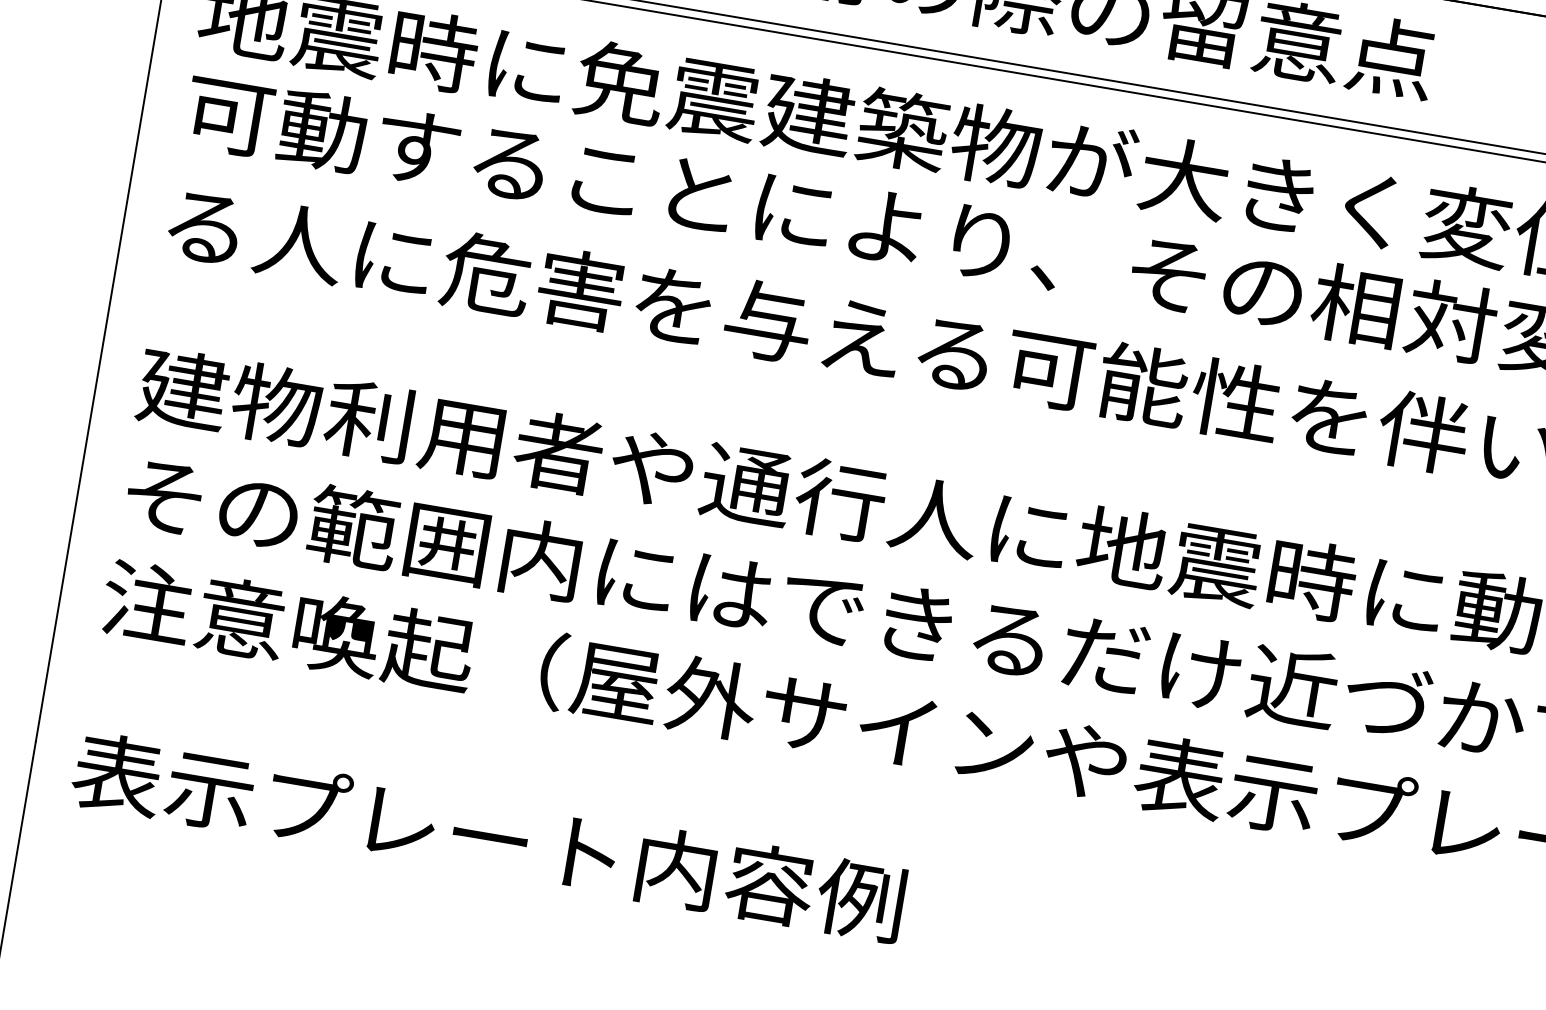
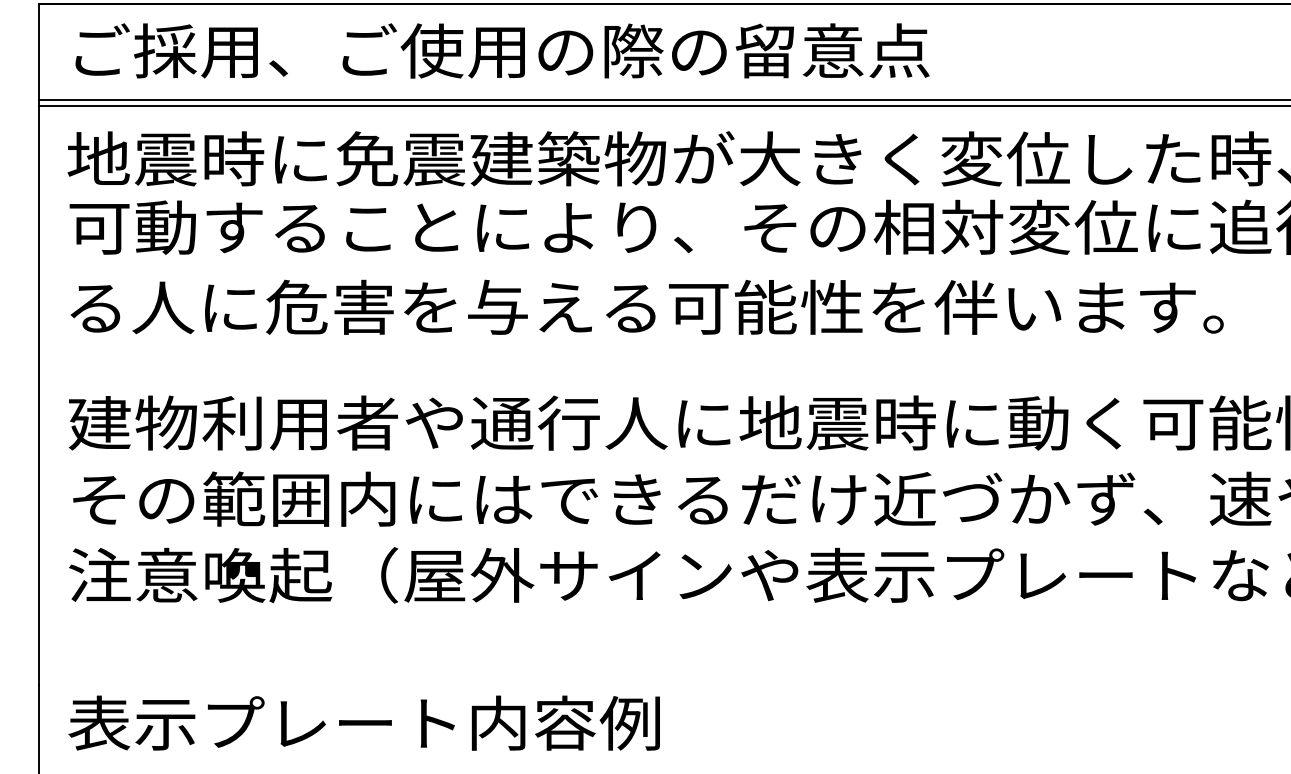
text: (487, 835) -> (363, 722), moved

